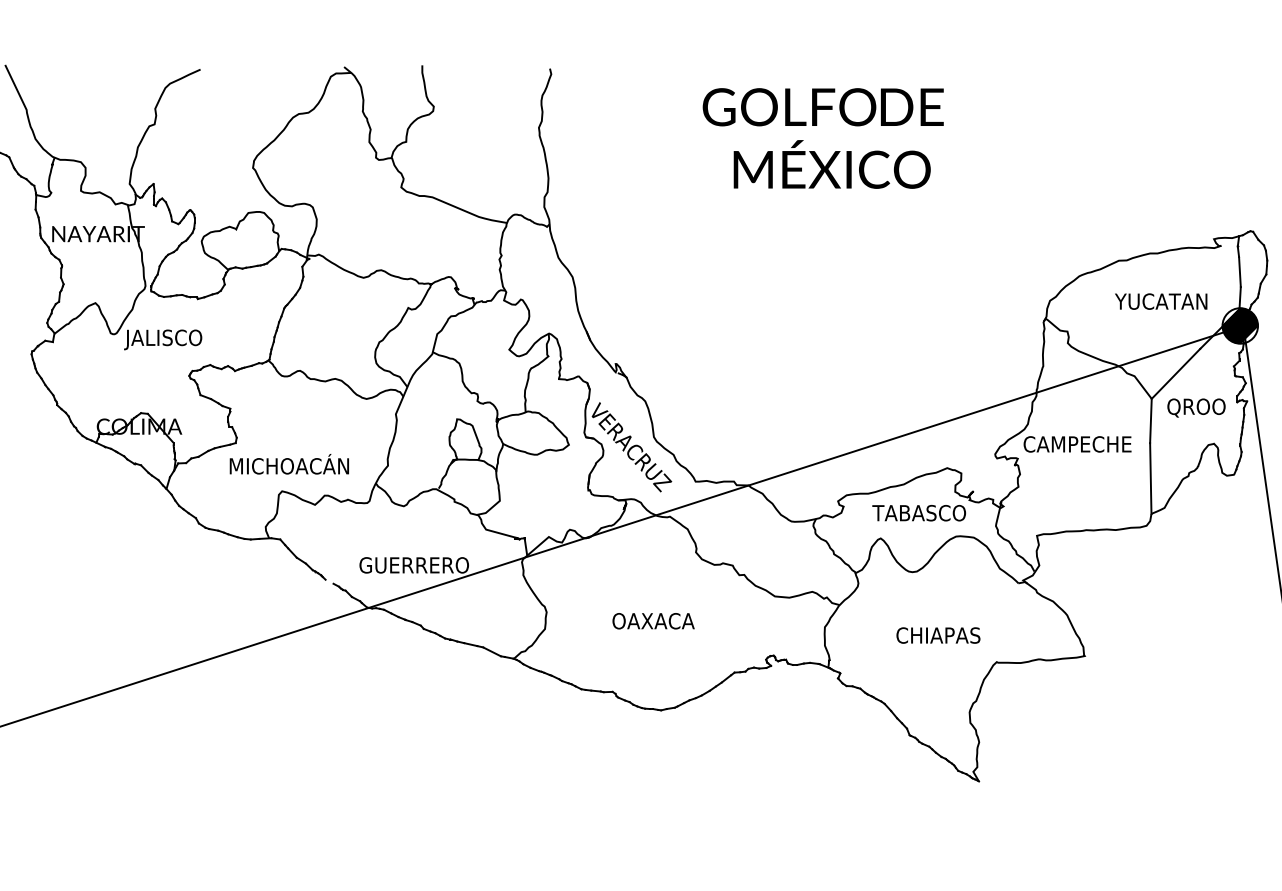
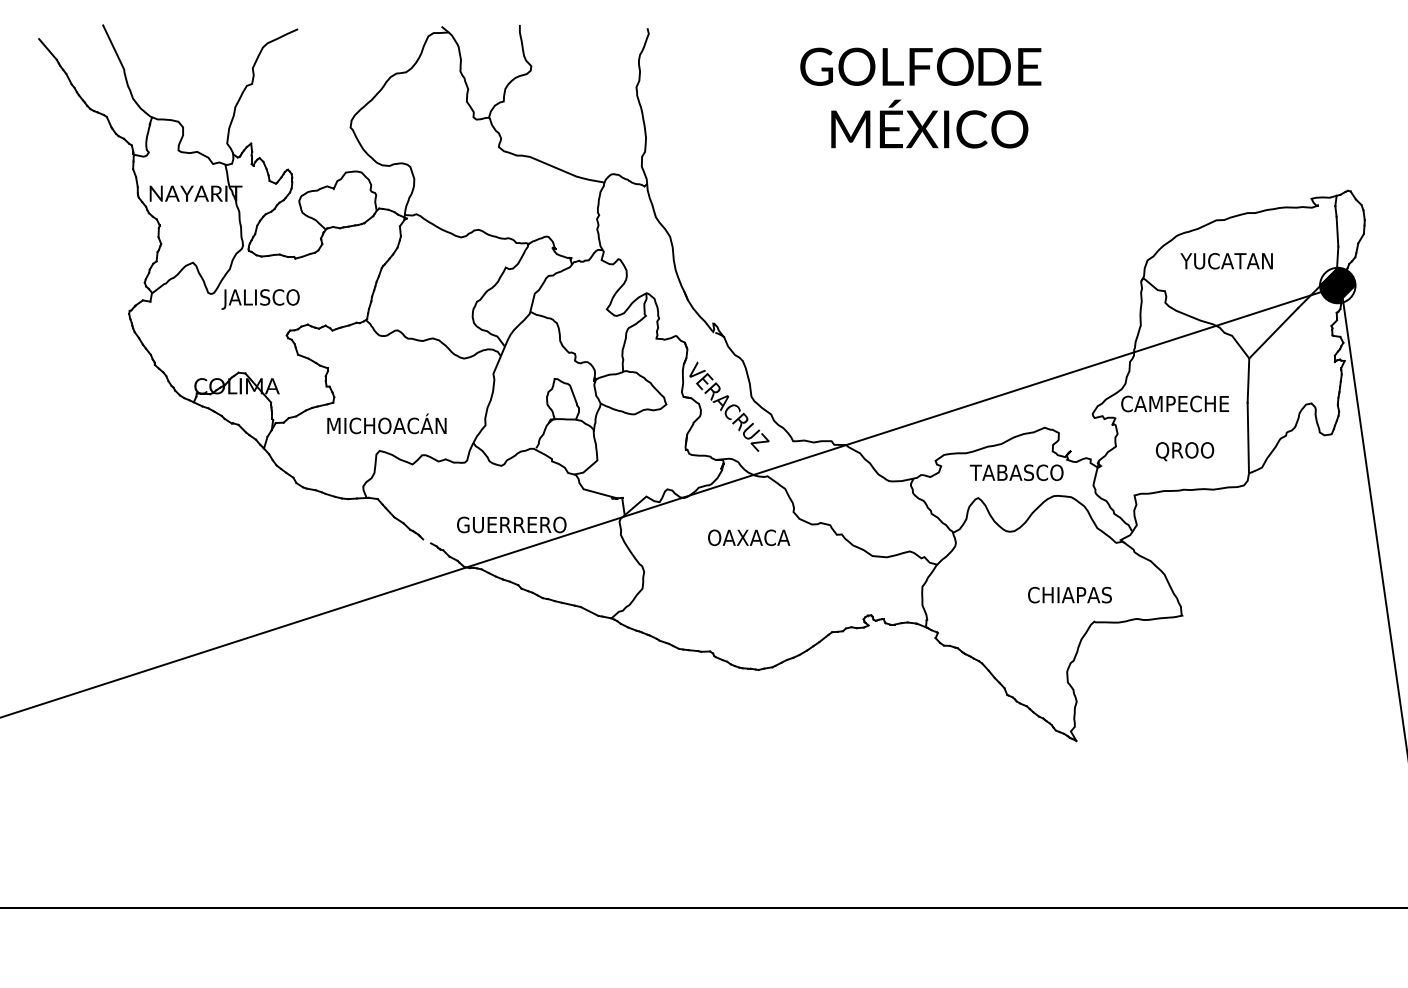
text: (1160, 301) -> (1226, 261), moved
text: (1195, 407) -> (1184, 451), moved
text: (653, 620) -> (749, 537), moved
text: (937, 634) -> (1069, 594), moved

